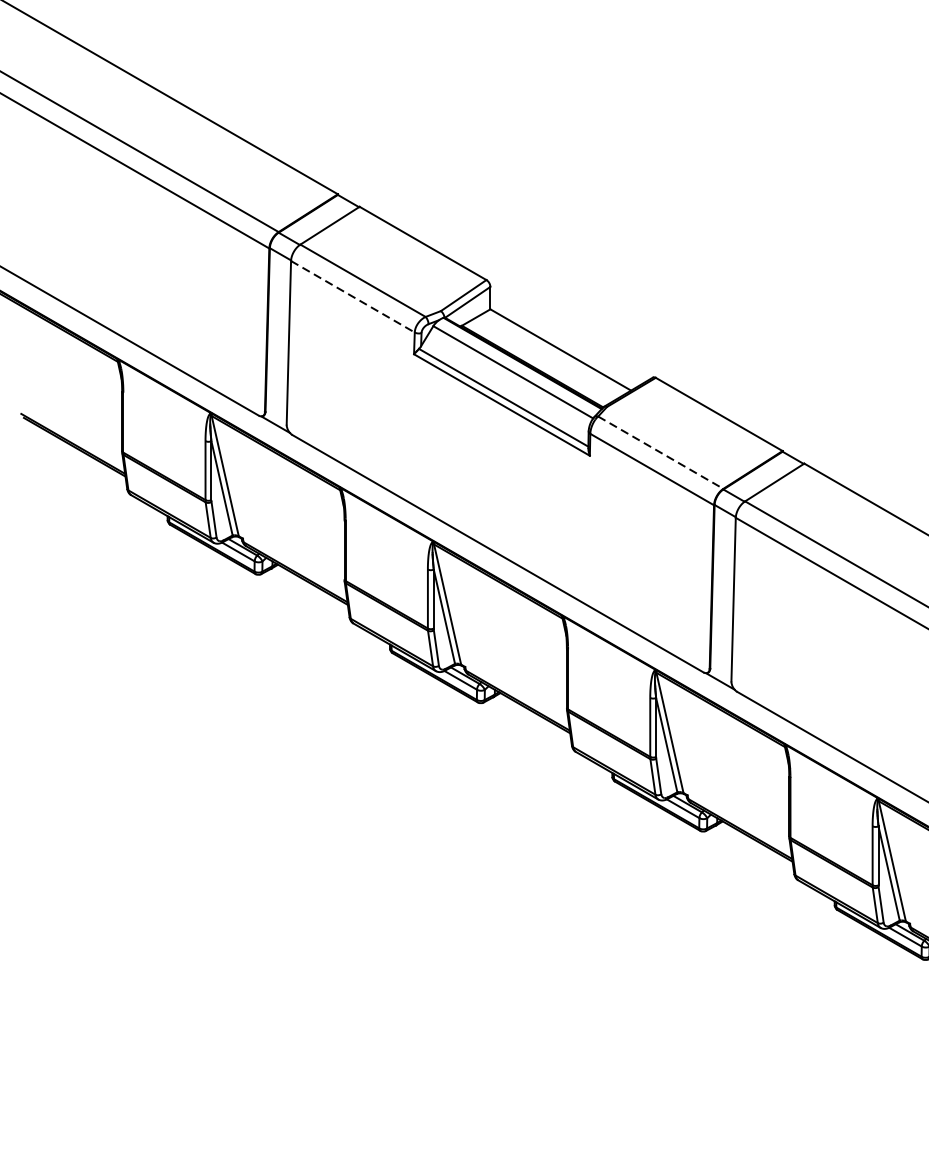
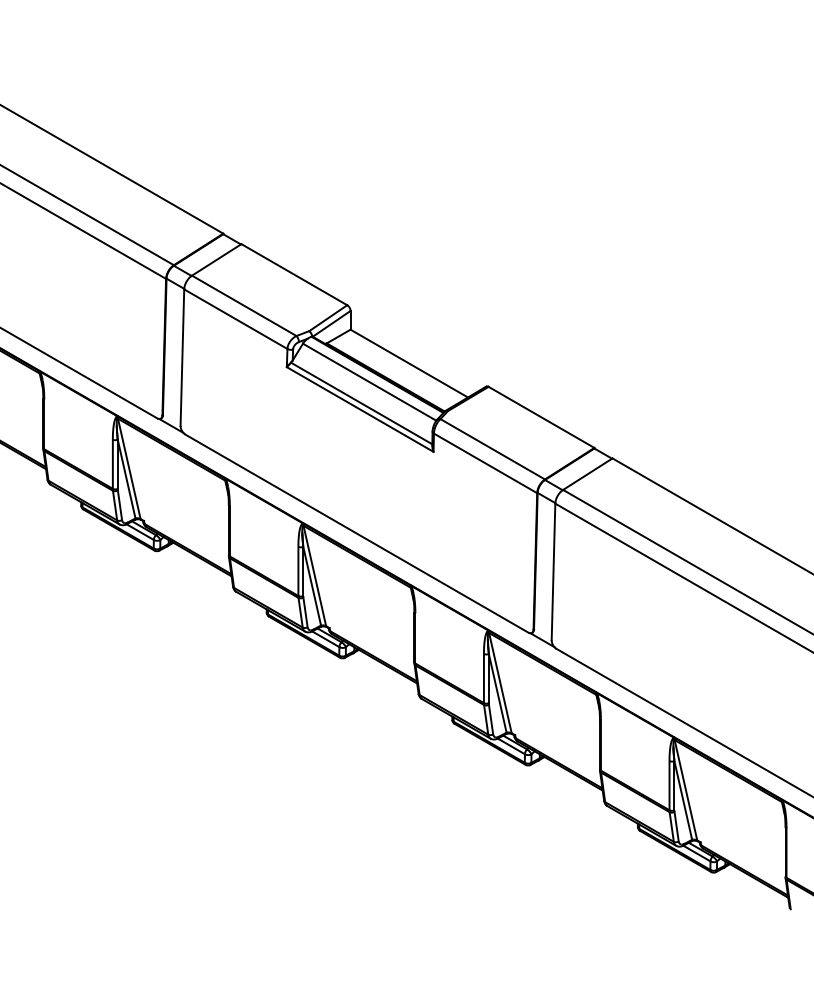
line: (352, 297) -> (235, 319), dashed -> solid
line: (661, 452) -> (493, 449), dashed -> solid

